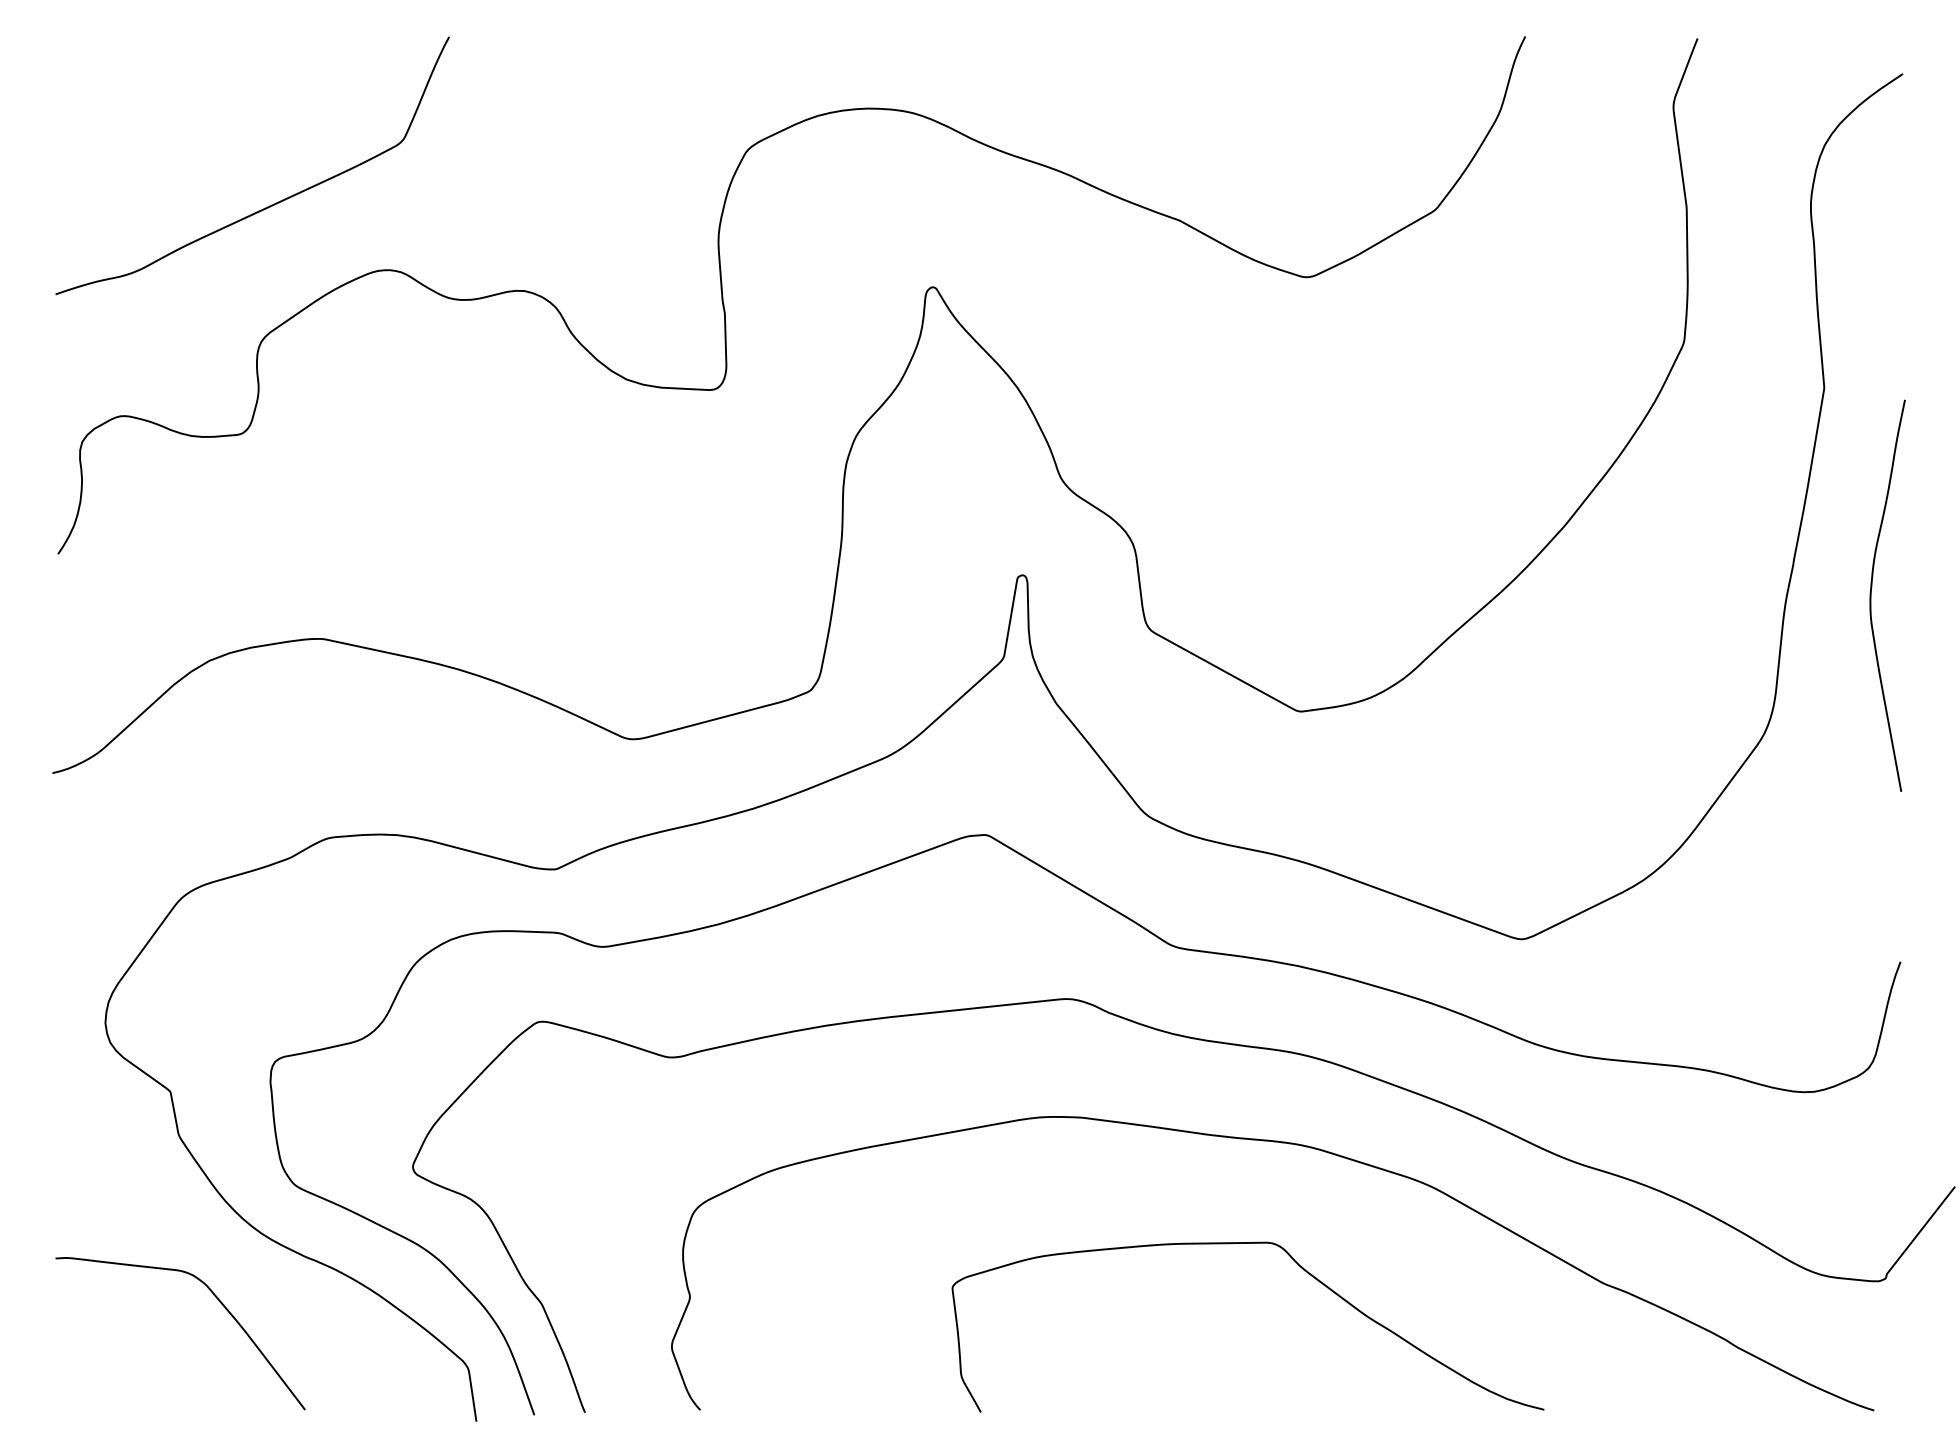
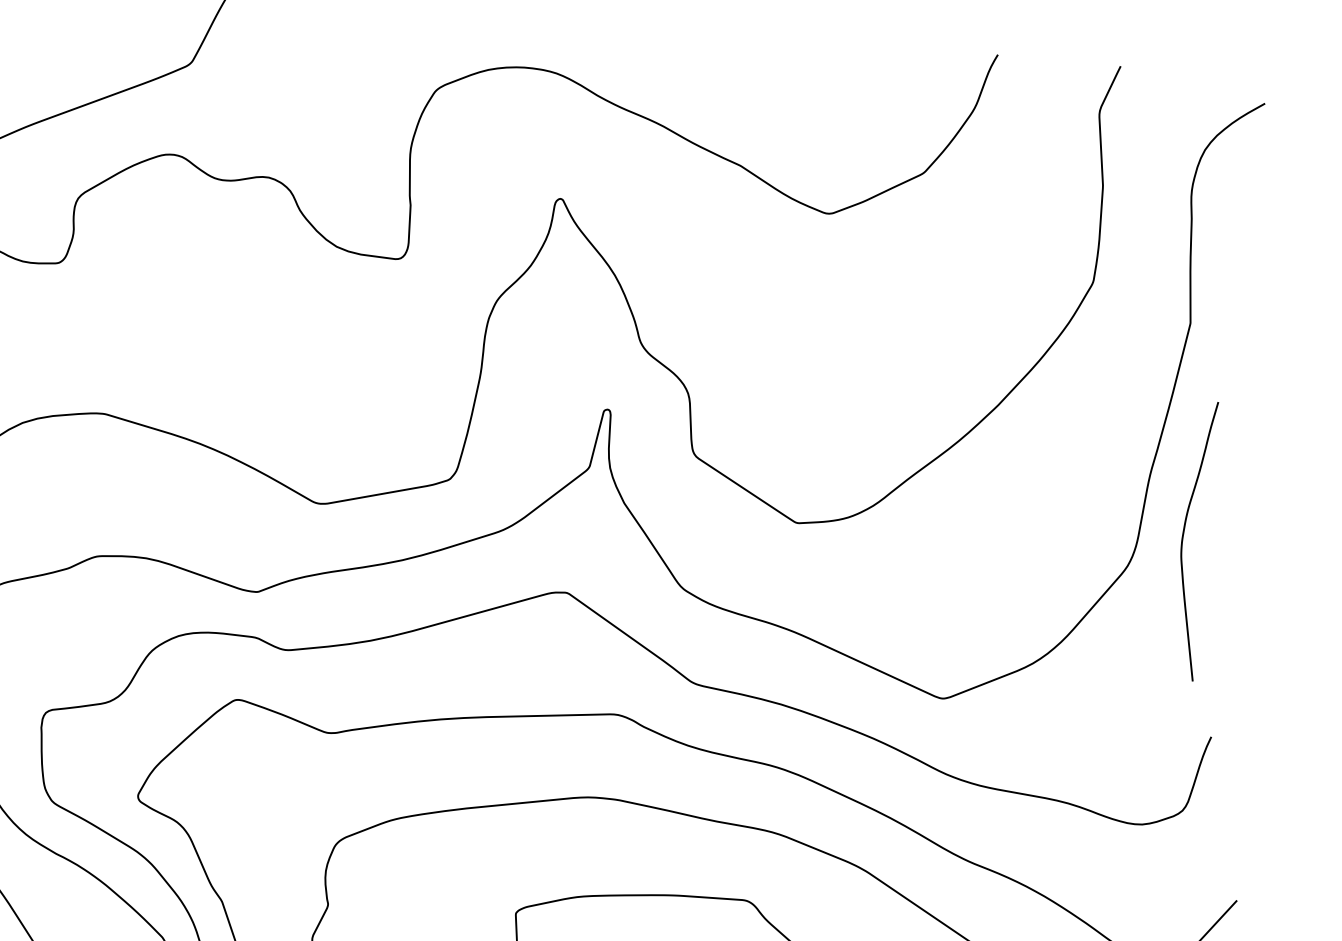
curve: (1871, 595) -> (1182, 539), moved

